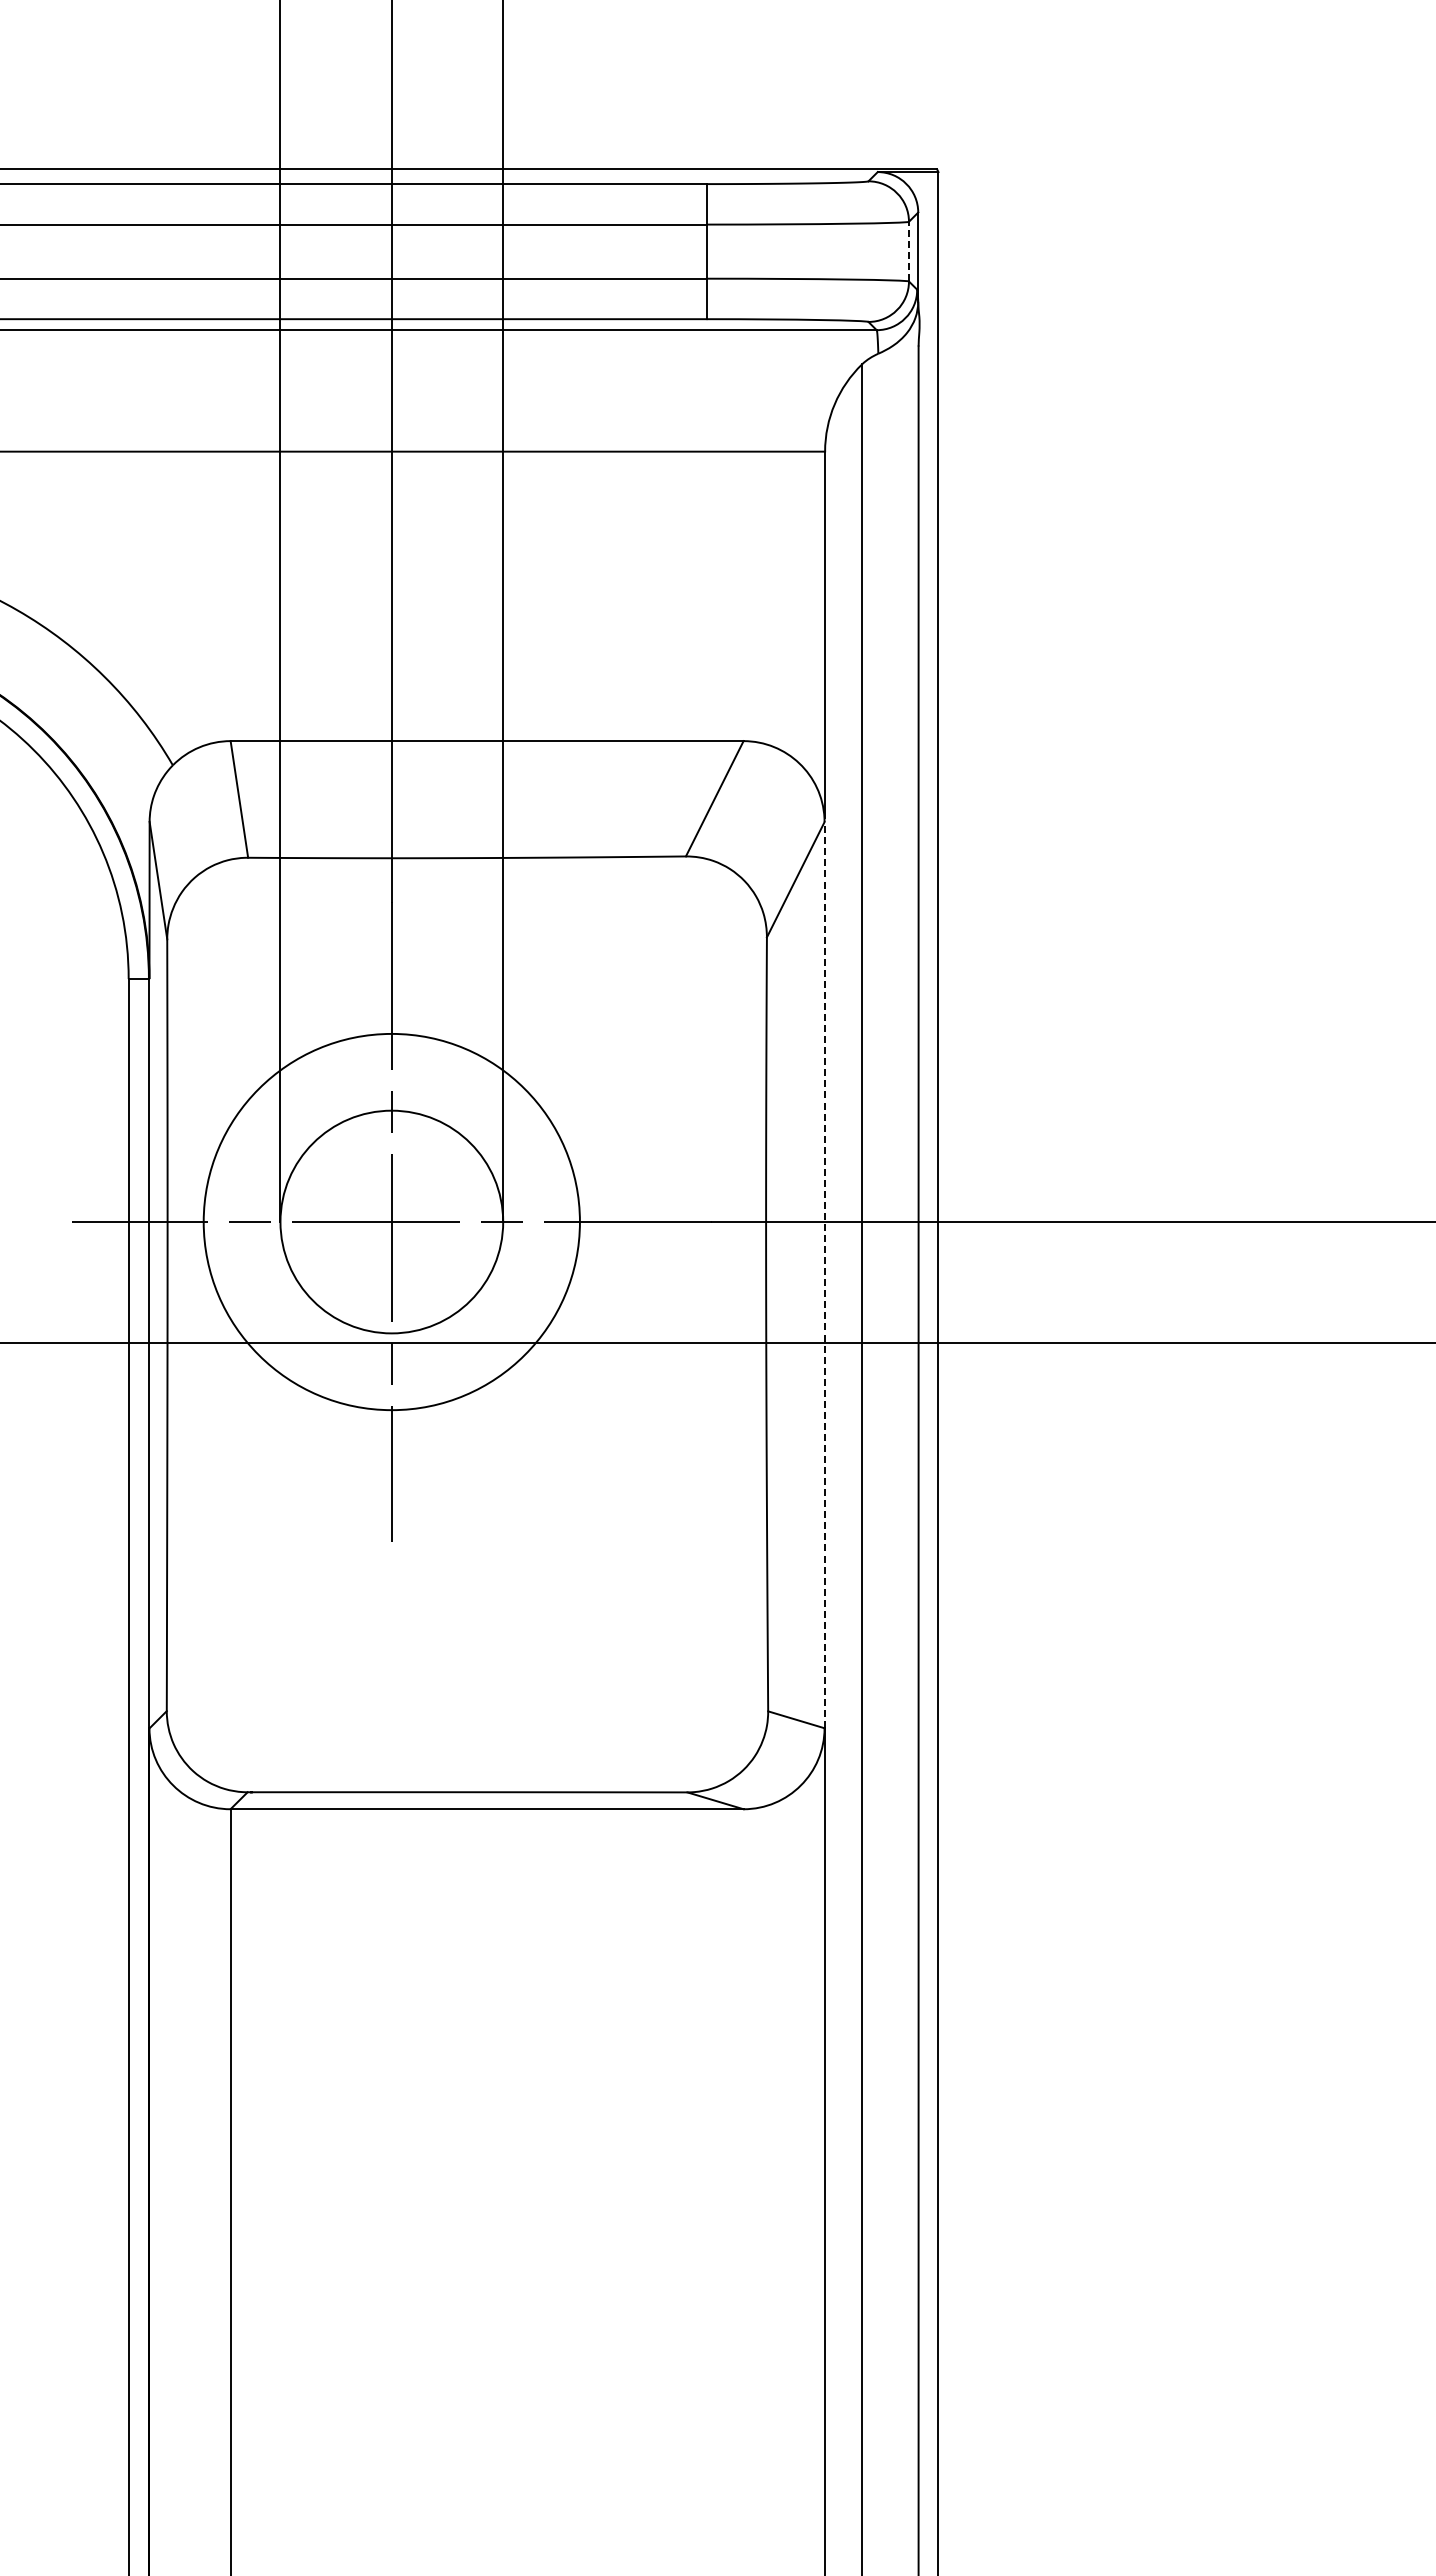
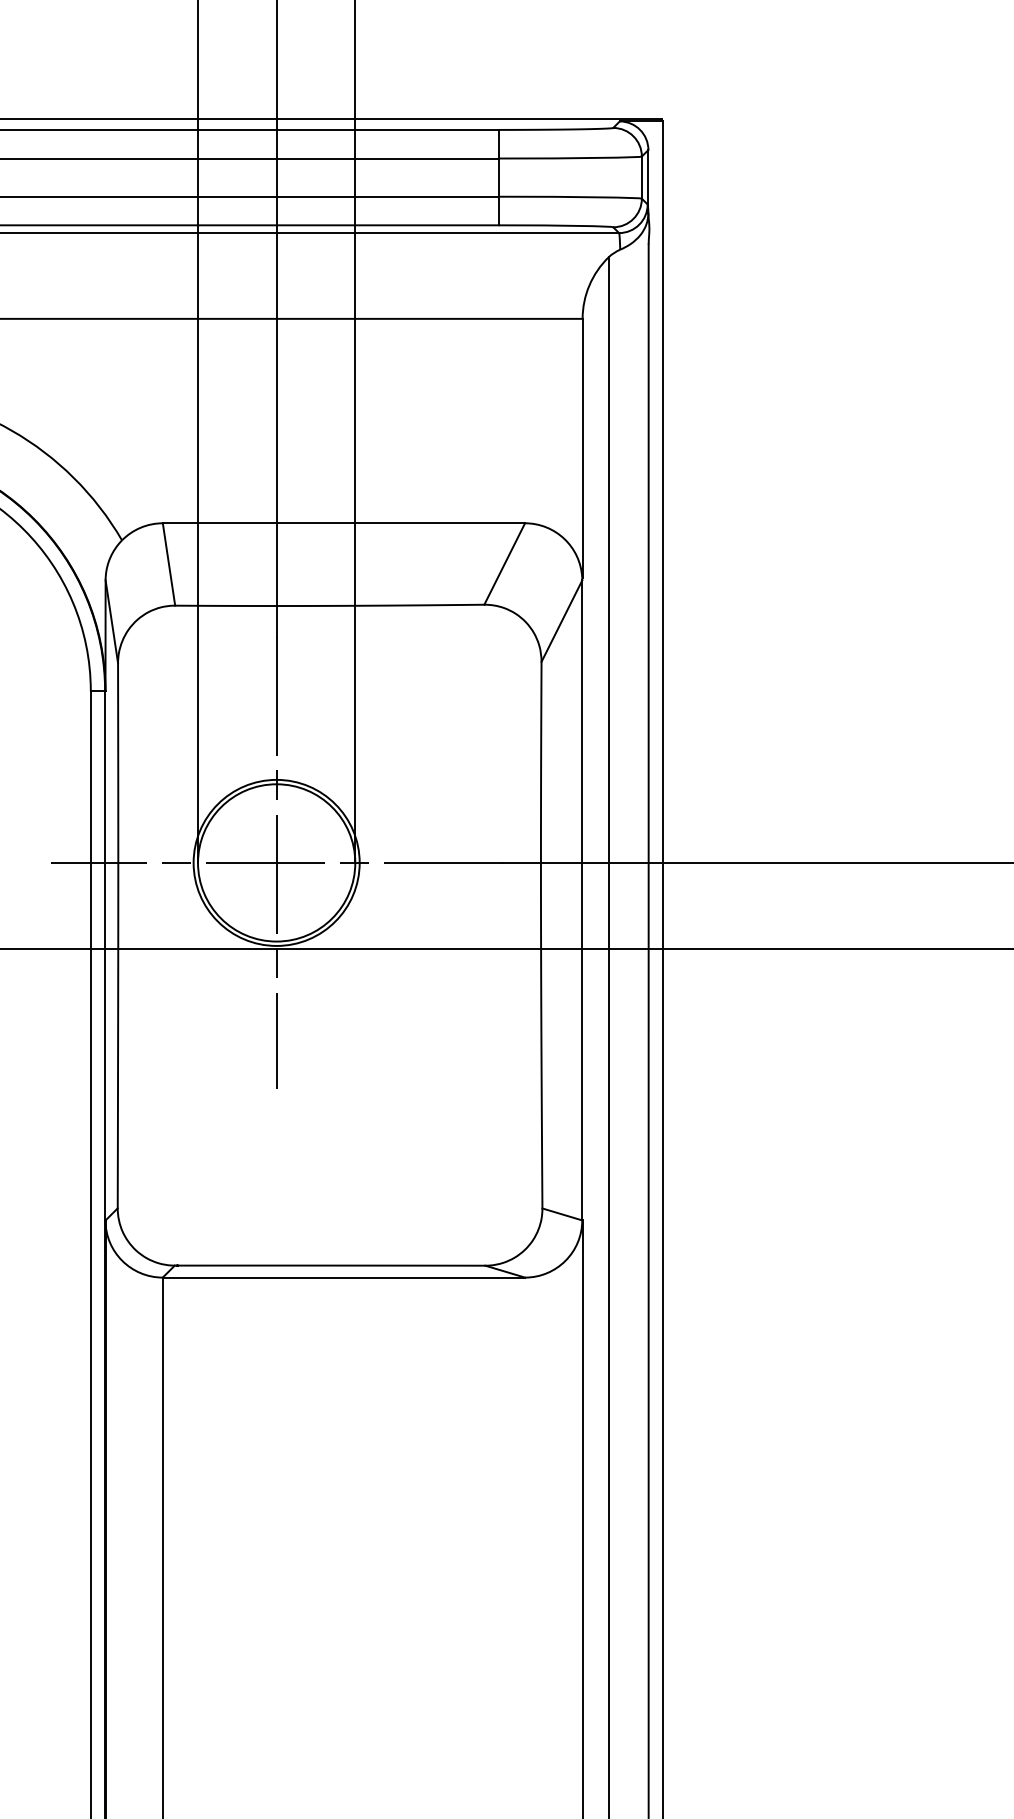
line: (908, 251) -> (641, 177), dashed -> solid
circle: (391, 1221) -> (276, 862), size x0.62
line: (824, 1274) -> (582, 899), dashed -> solid

